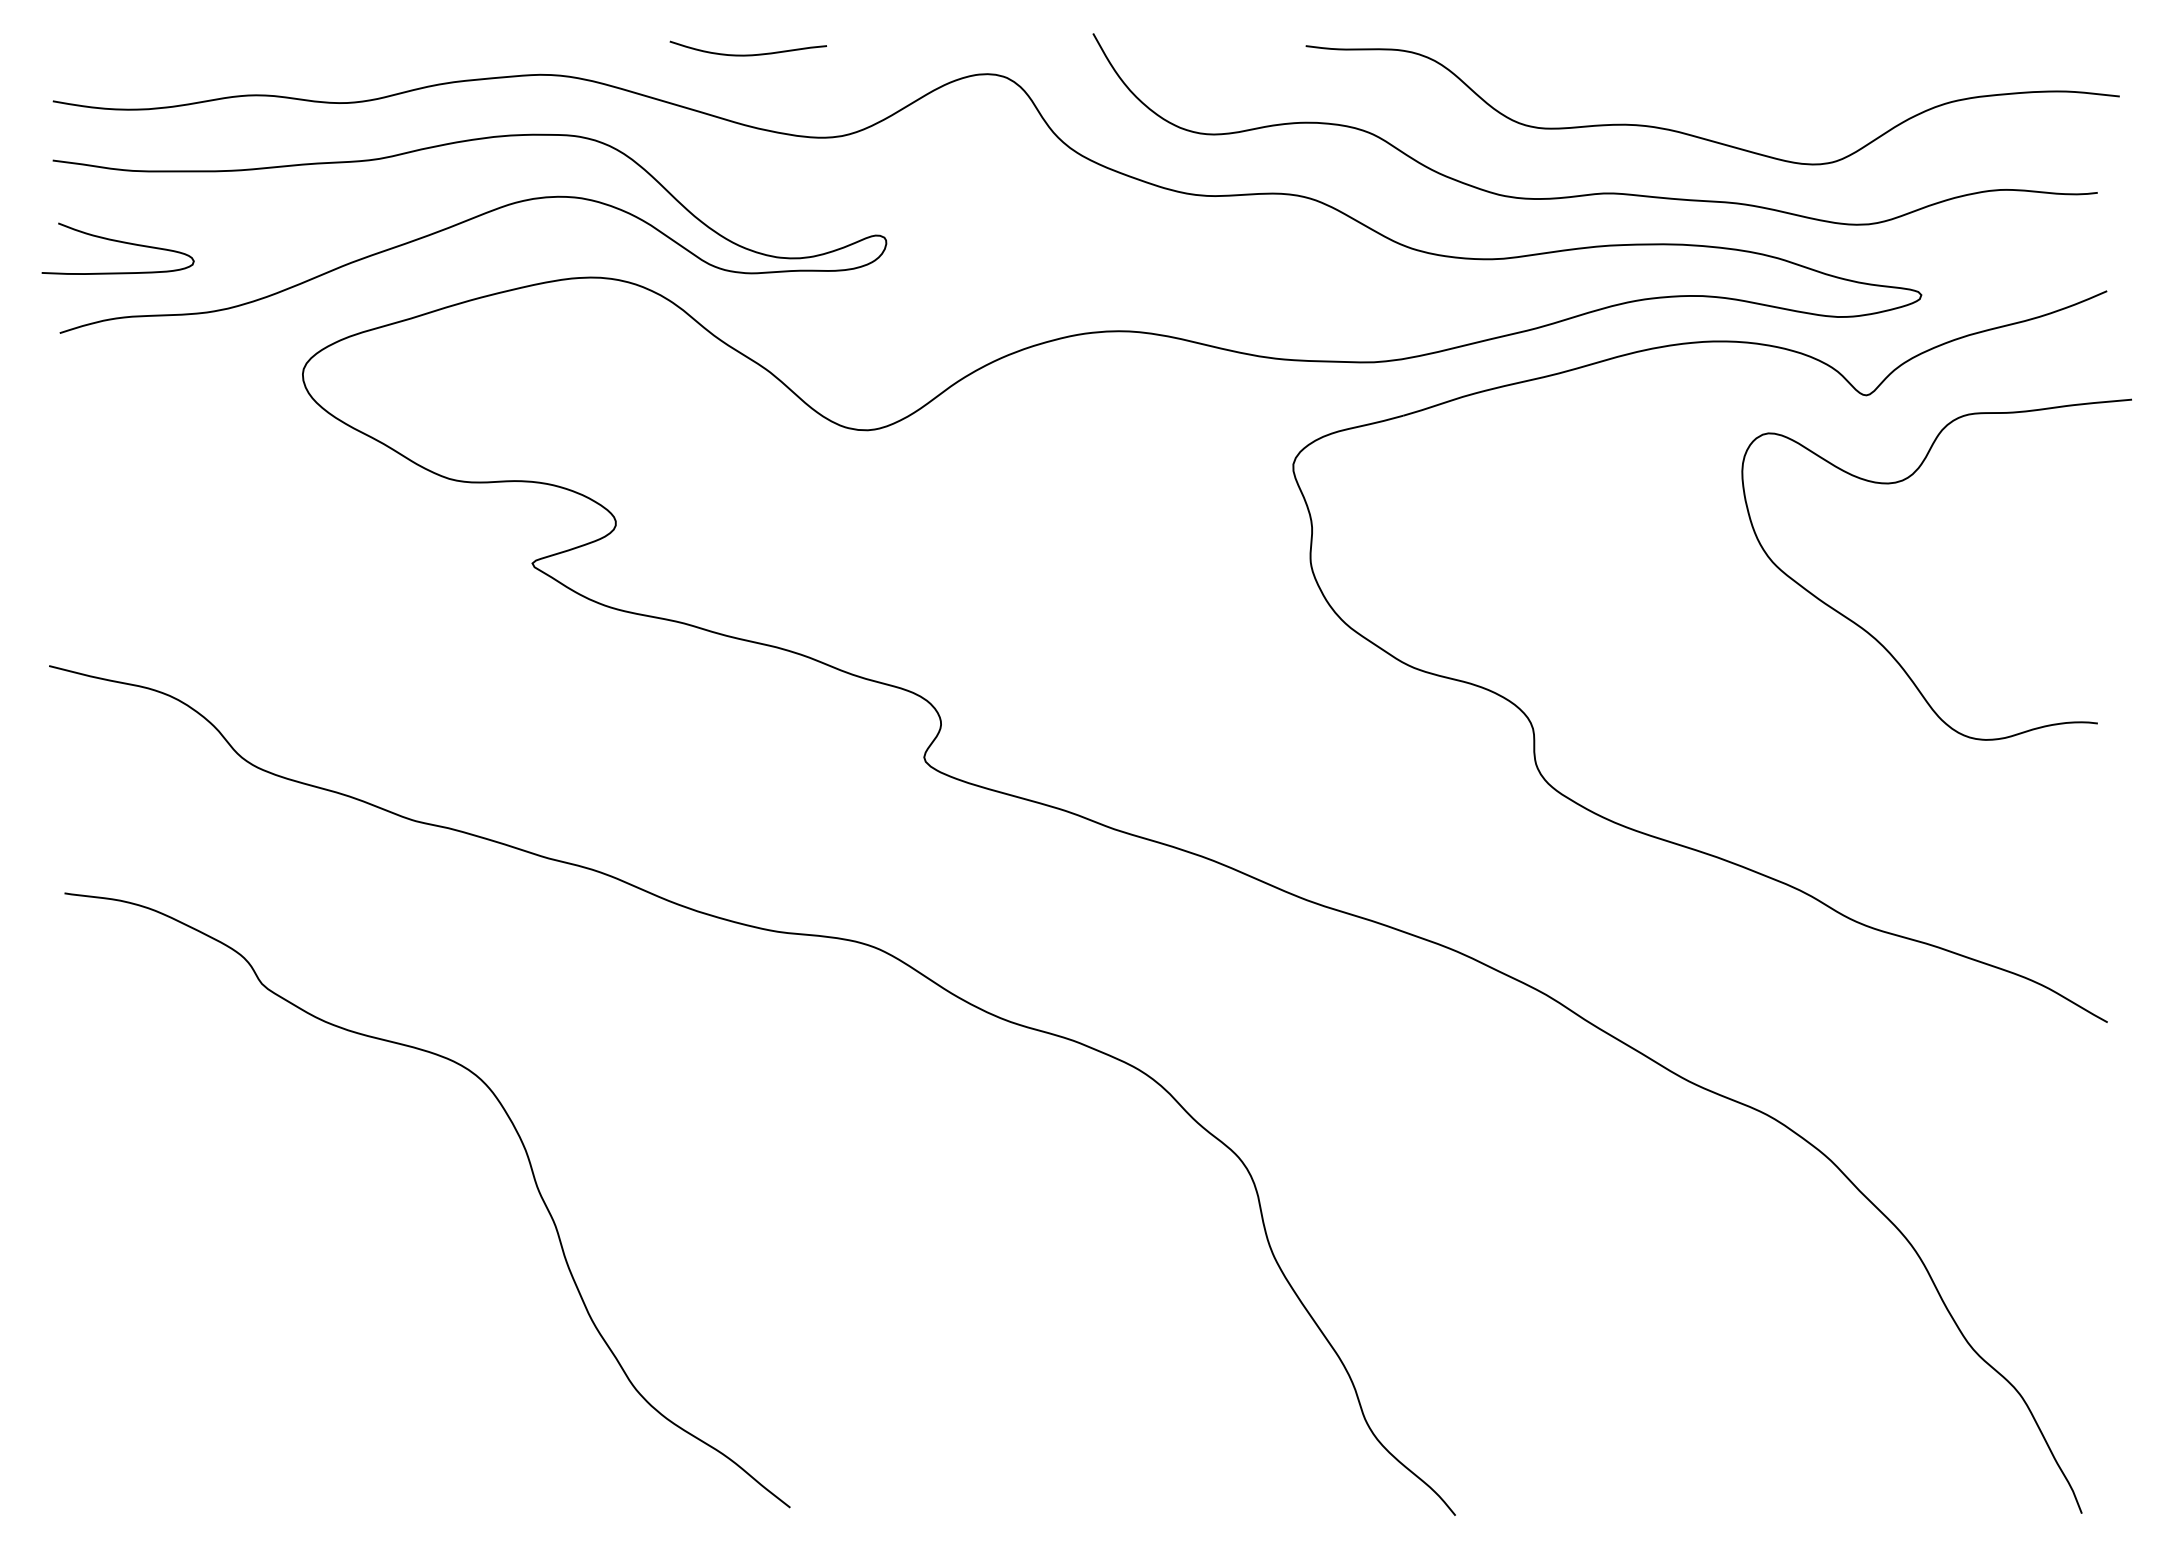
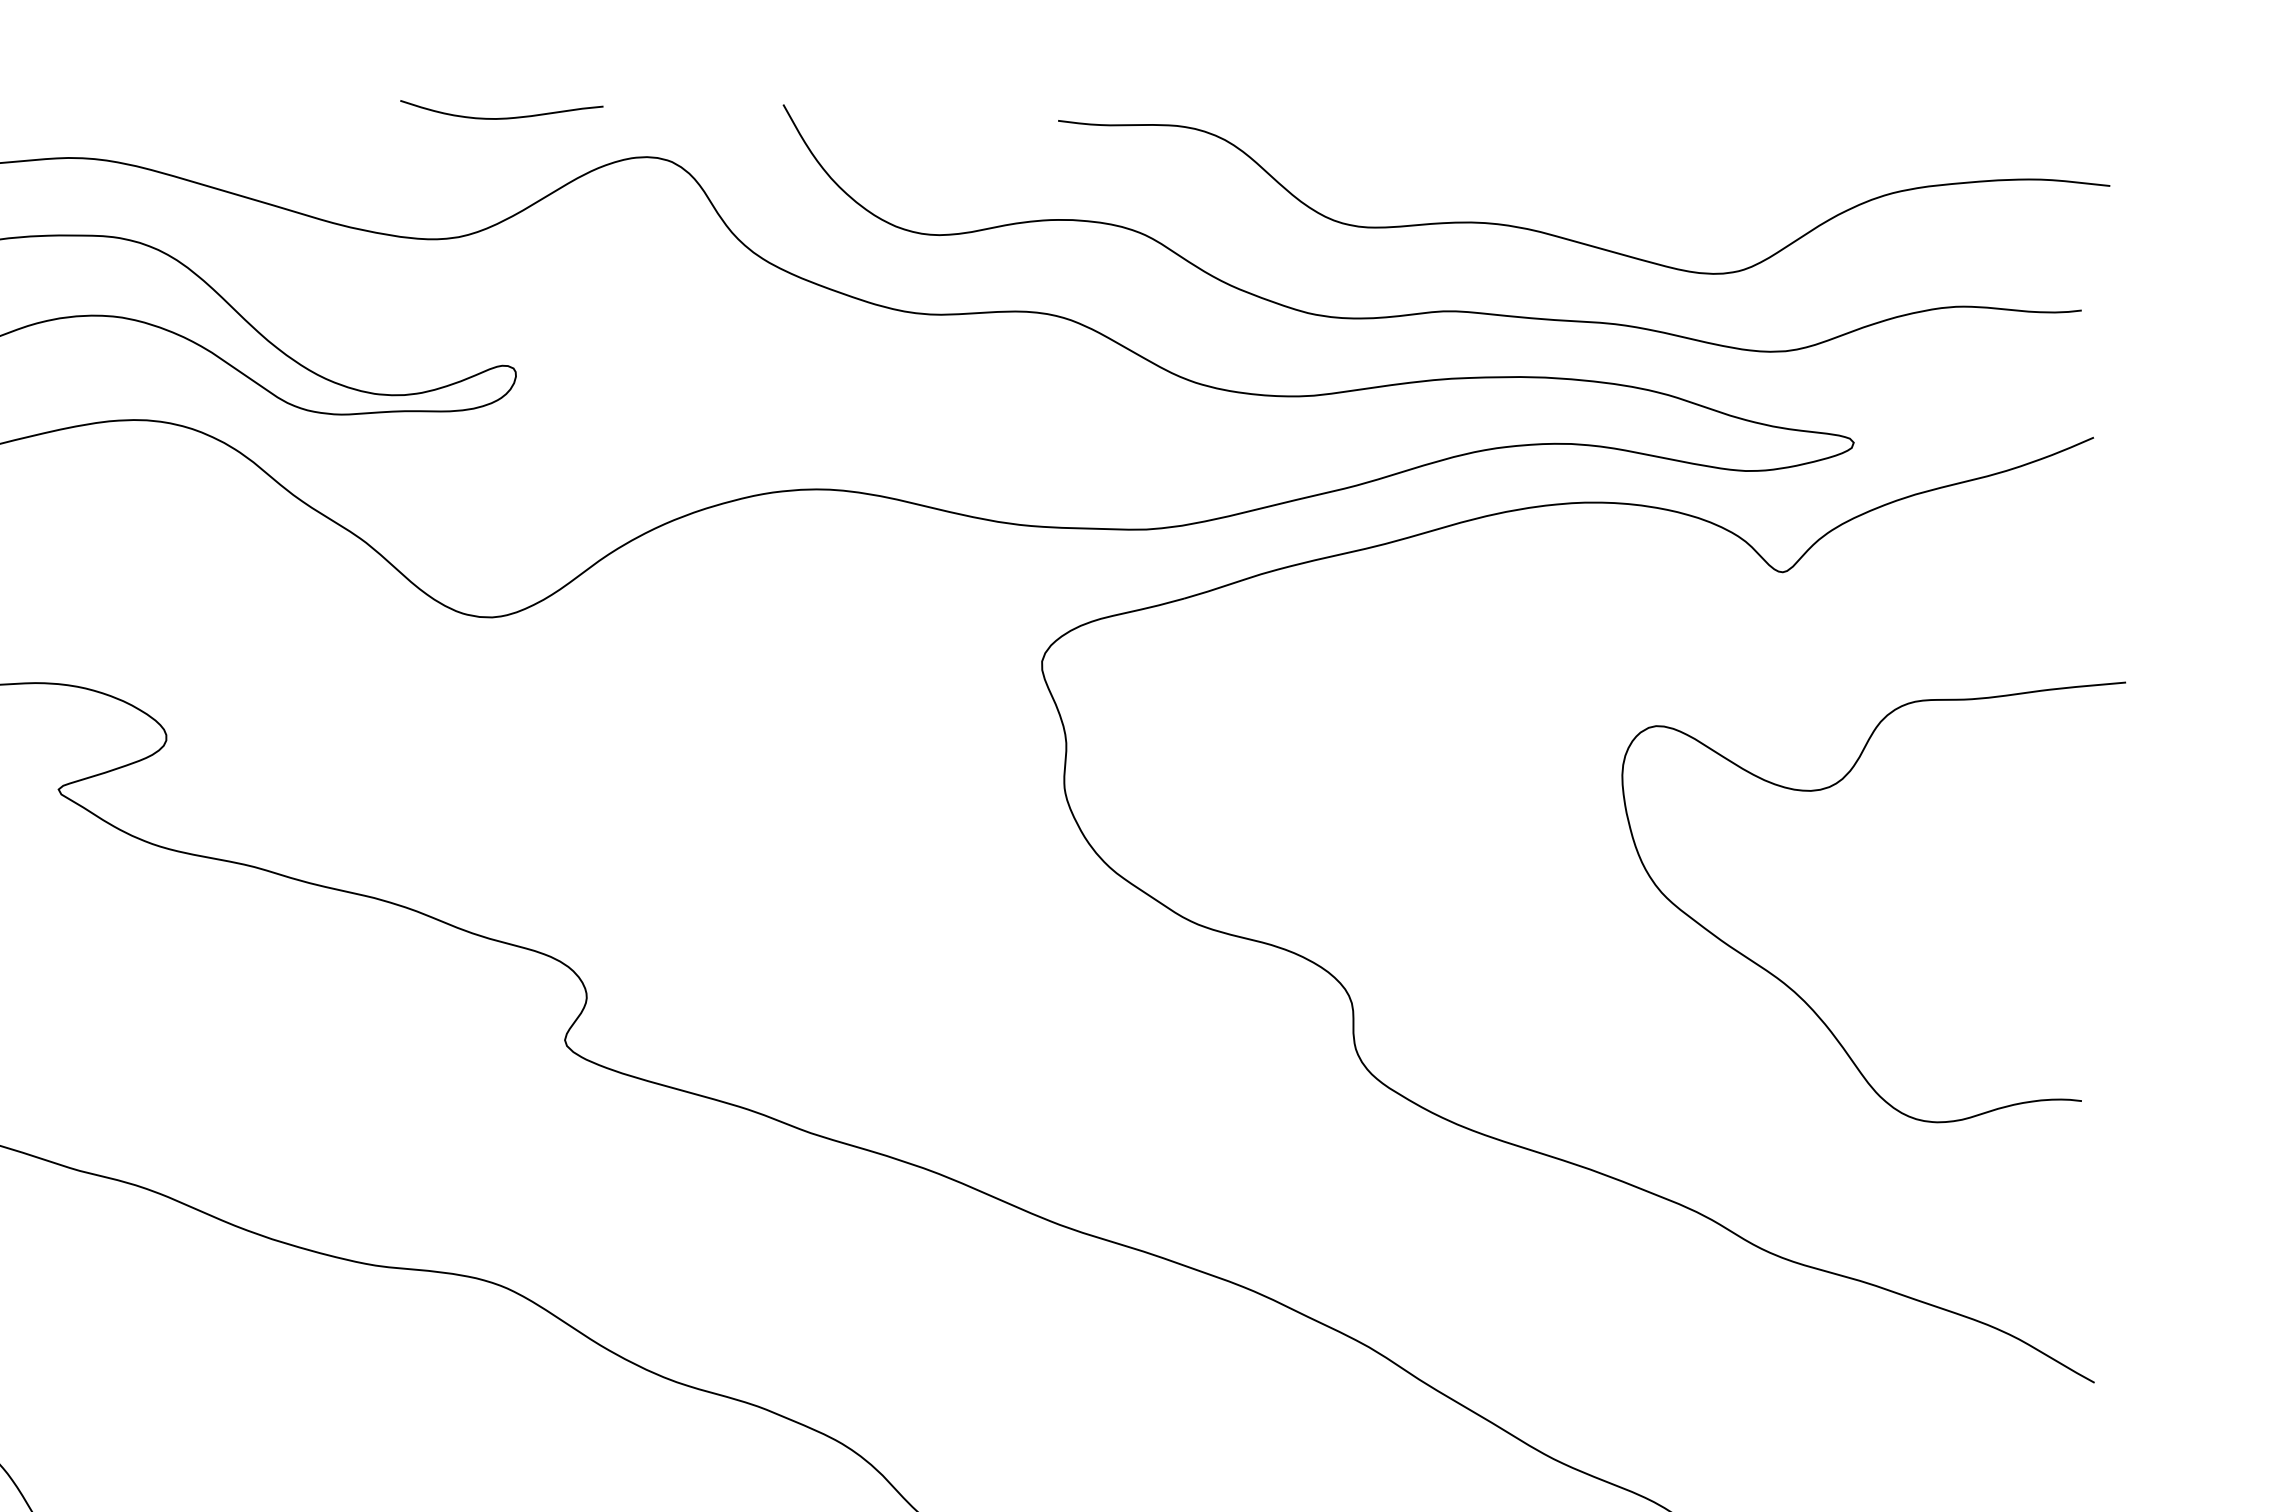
curve: (747, 54) -> (500, 117), moved
curve: (1875, 637) -> (1794, 989), moved

